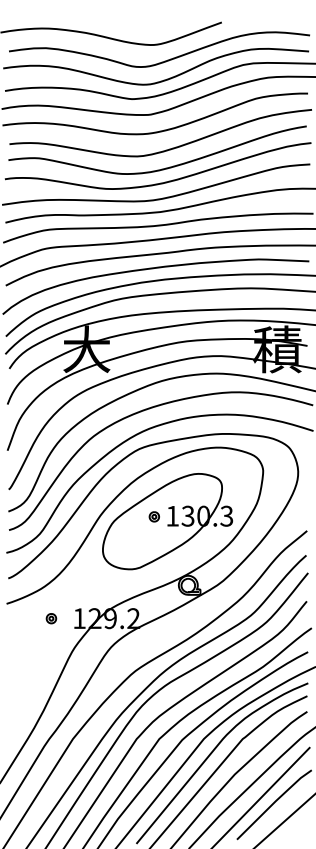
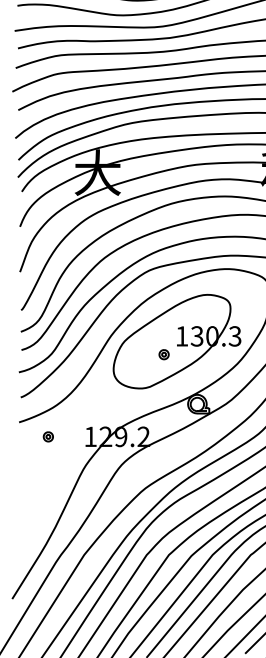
part: (153, 516) -> (163, 354), moved
part: (51, 618) -> (48, 436), moved

